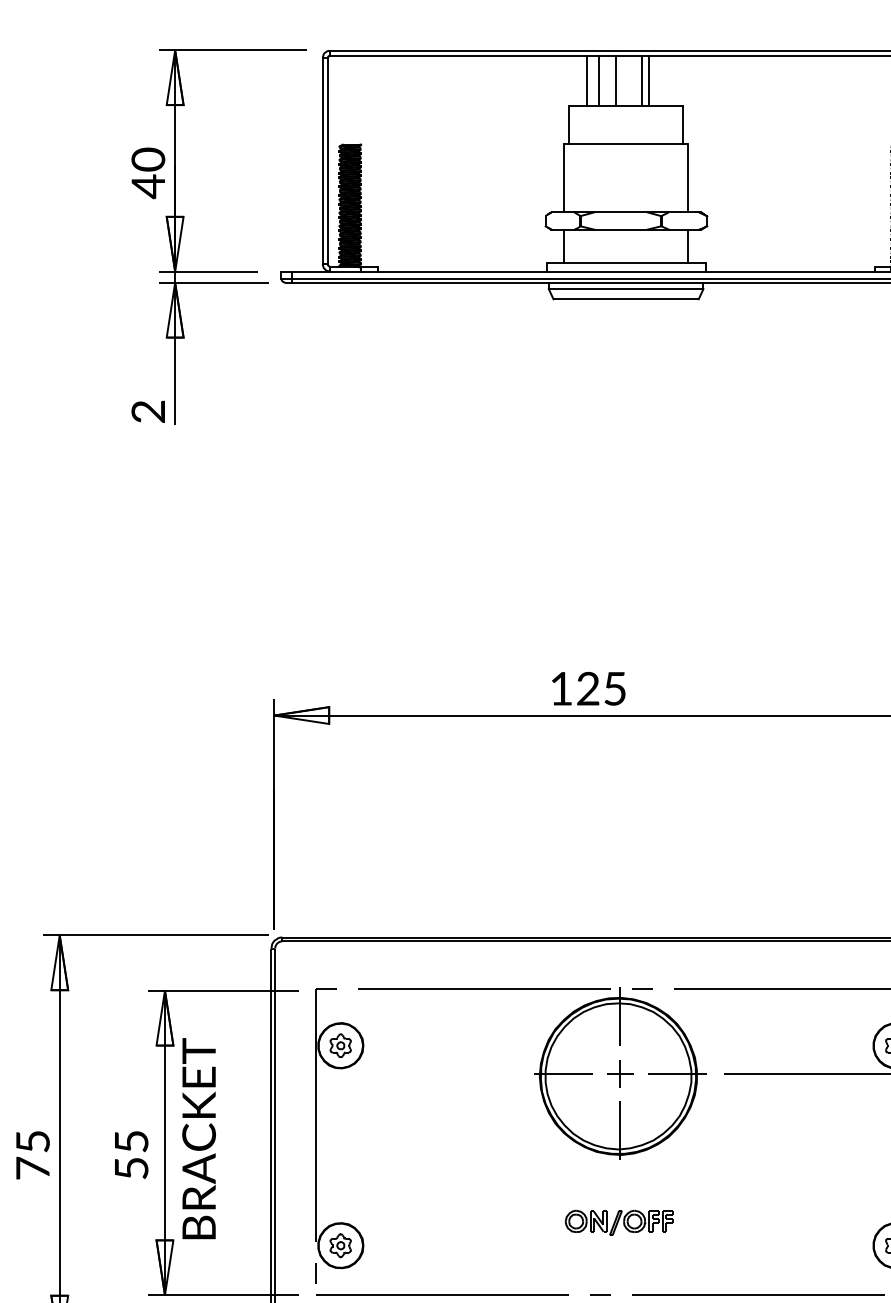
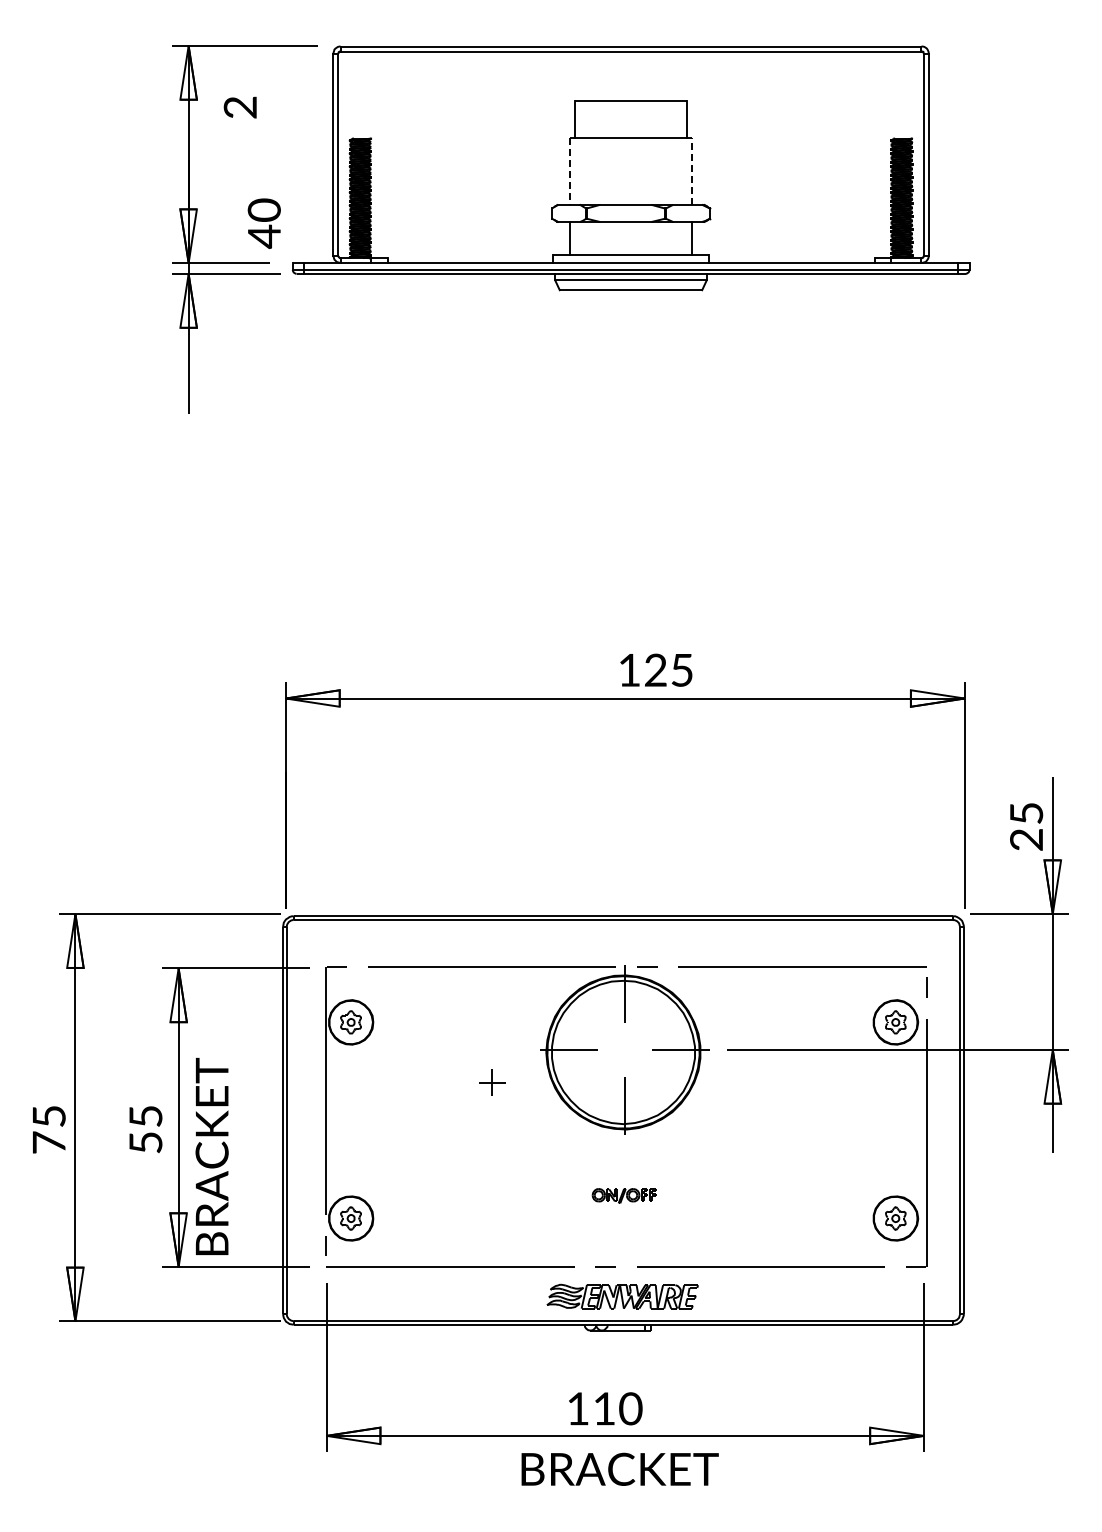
line: (586, 80) -> (592, 75), removed
line: (599, 80) -> (604, 75), removed
line: (615, 80) -> (620, 75), removed
line: (641, 80) -> (646, 75), removed
line: (649, 80) -> (653, 75), removed
text: (147, 173) -> (263, 223), moved
line: (564, 178) -> (570, 171), solid -> dashed
line: (687, 178) -> (691, 171), solid -> dashed
text: (147, 411) -> (239, 107), moved
text: (588, 688) -> (656, 669), moved
part: (620, 1073) -> (492, 1082), moved
text: (198, 1137) -> (211, 1155), moved
part: (618, 1222) -> (623, 1195), size x0.6

